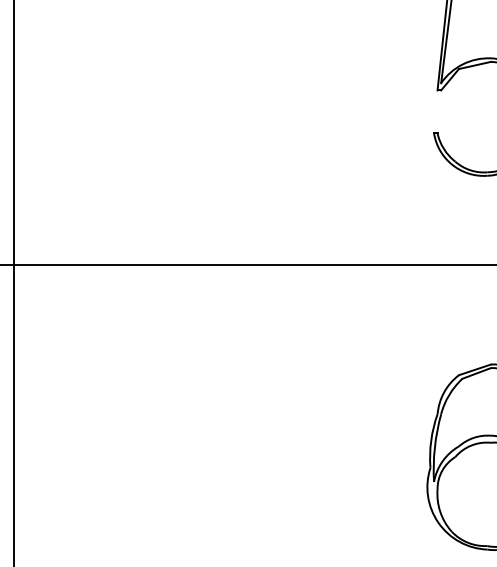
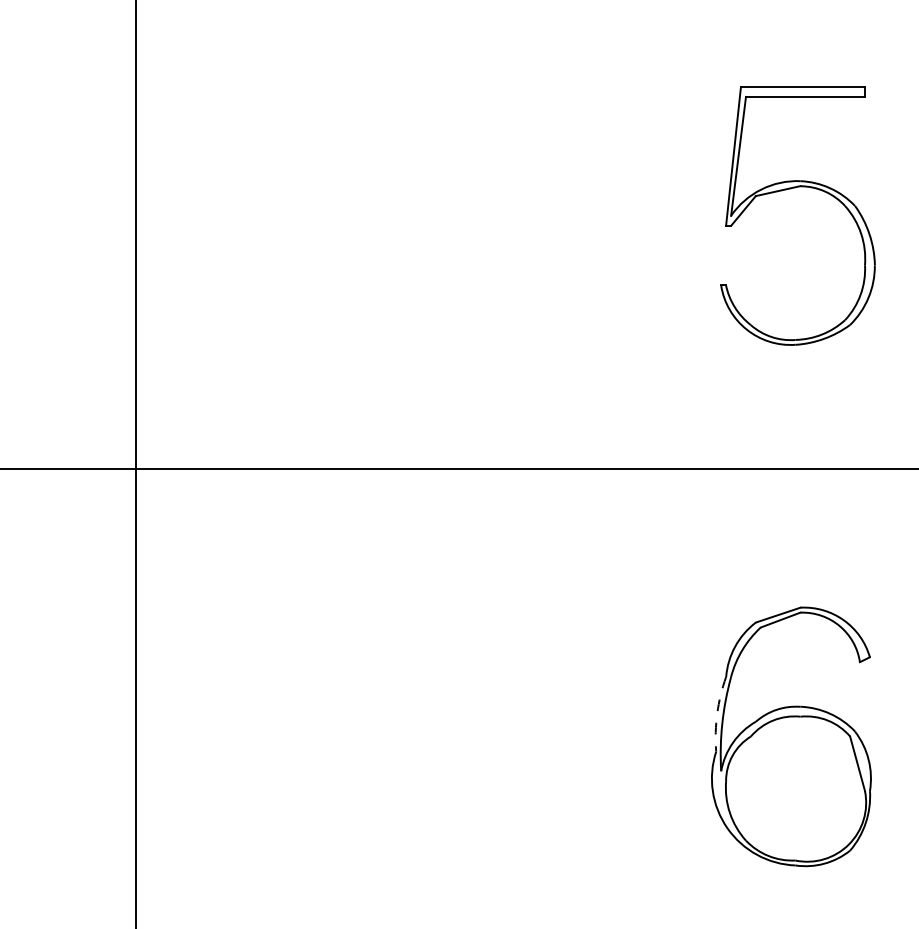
arc: (431, 440) -> (717, 713), solid -> dashed

